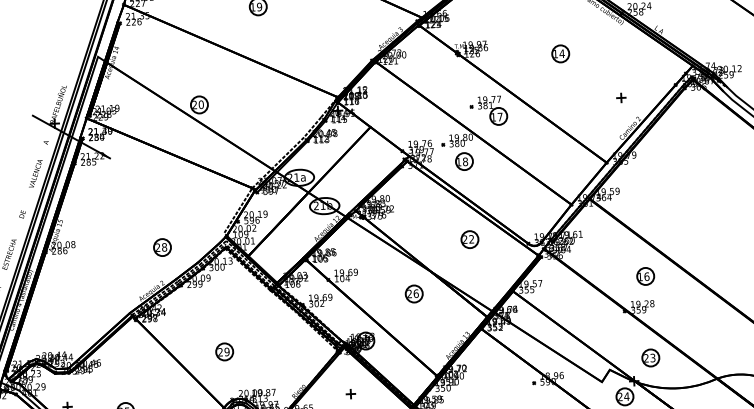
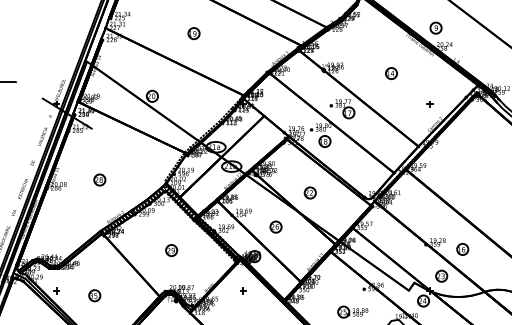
part: (468, 238) -> (309, 192), moved
part: (161, 246) -> (99, 179), moved
part: (645, 276) -> (462, 249), moved
part: (413, 293) -> (275, 226), moved
part: (224, 351) -> (171, 250), moved

